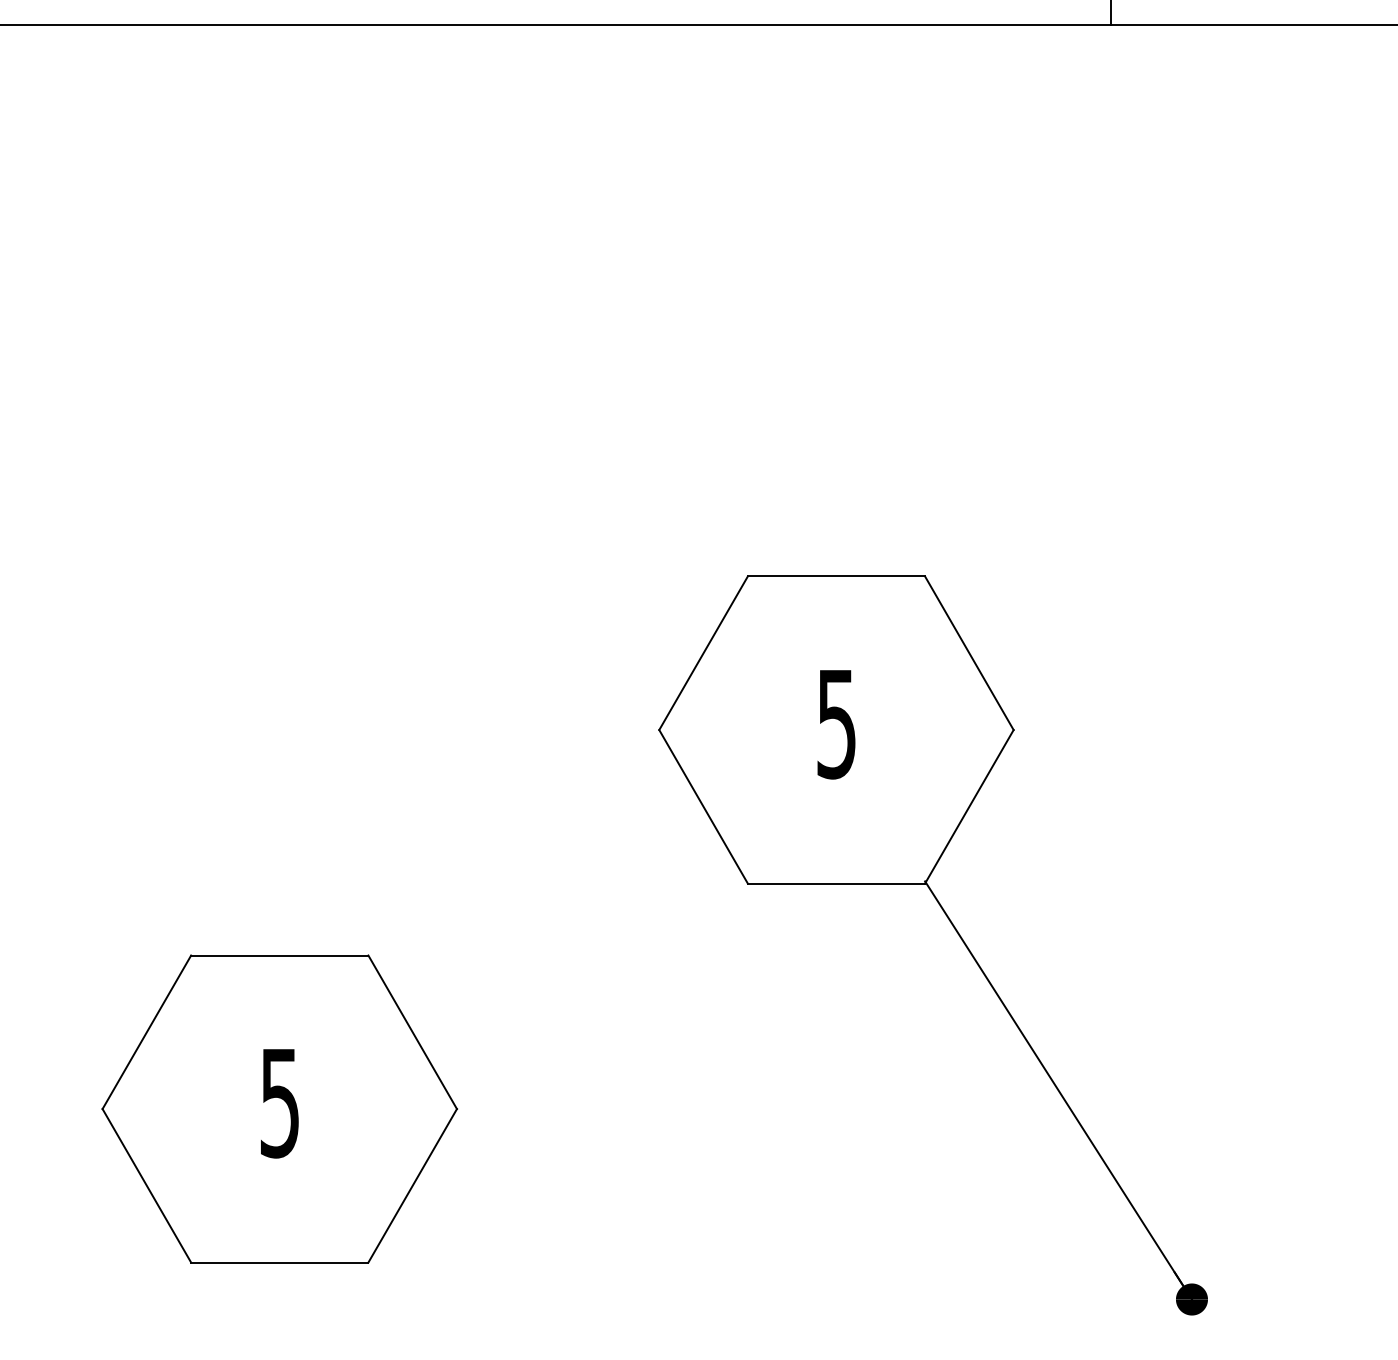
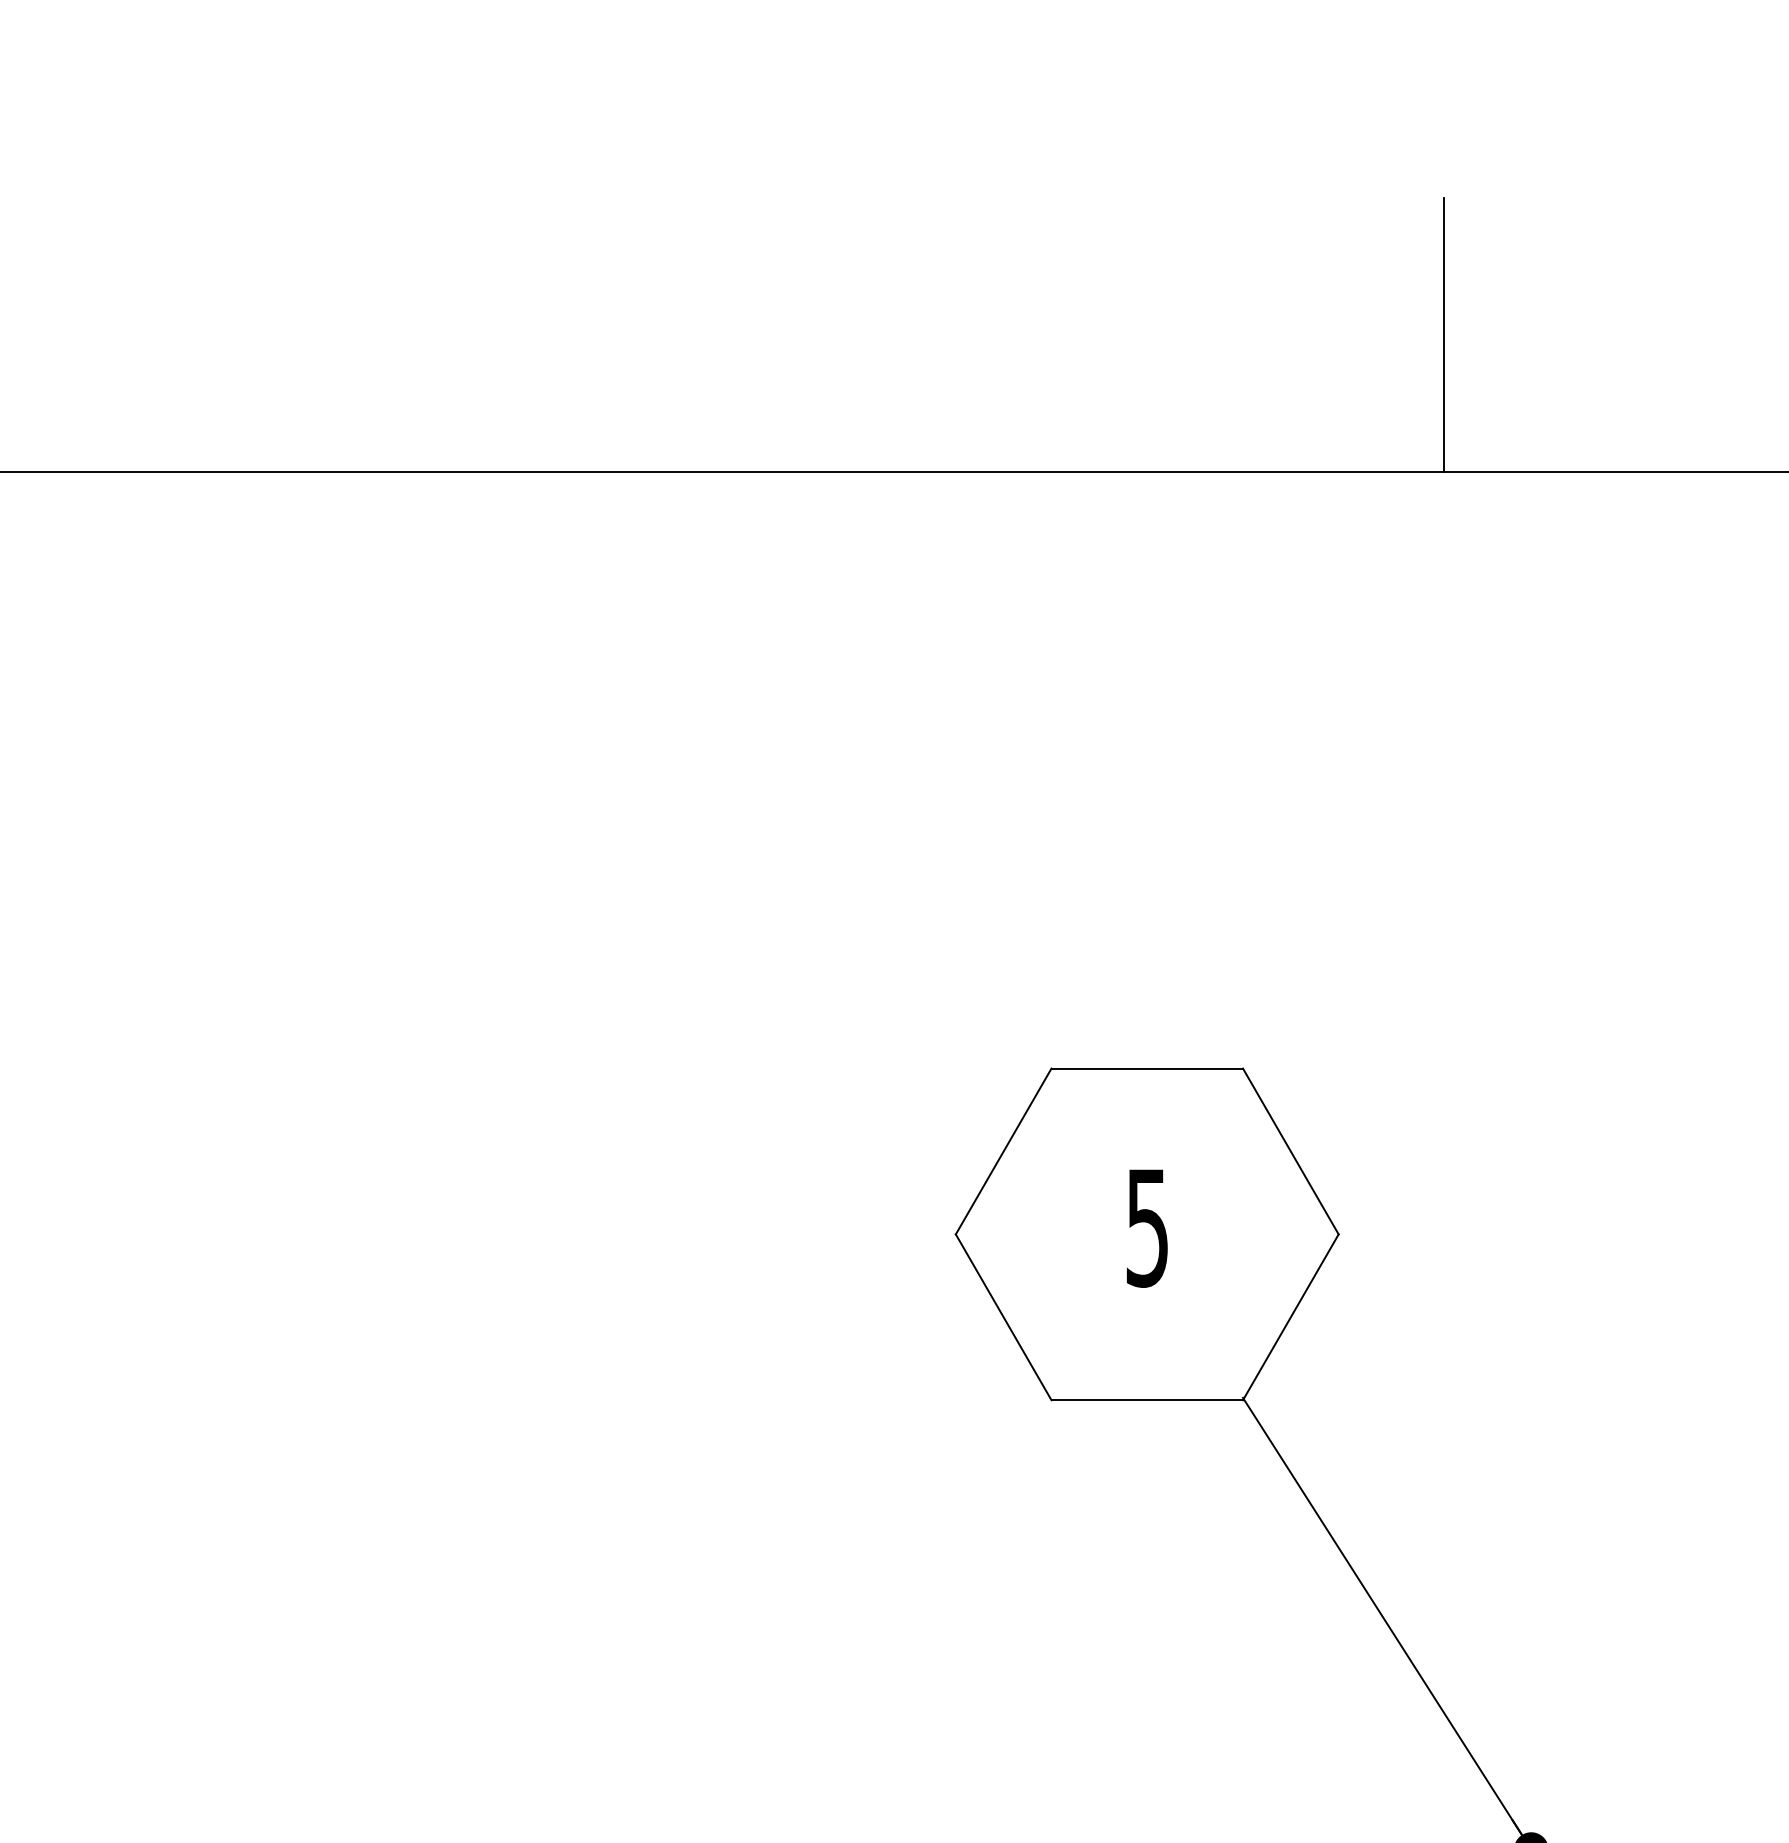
part: (279, 1108) -> (545, 1643), removed

